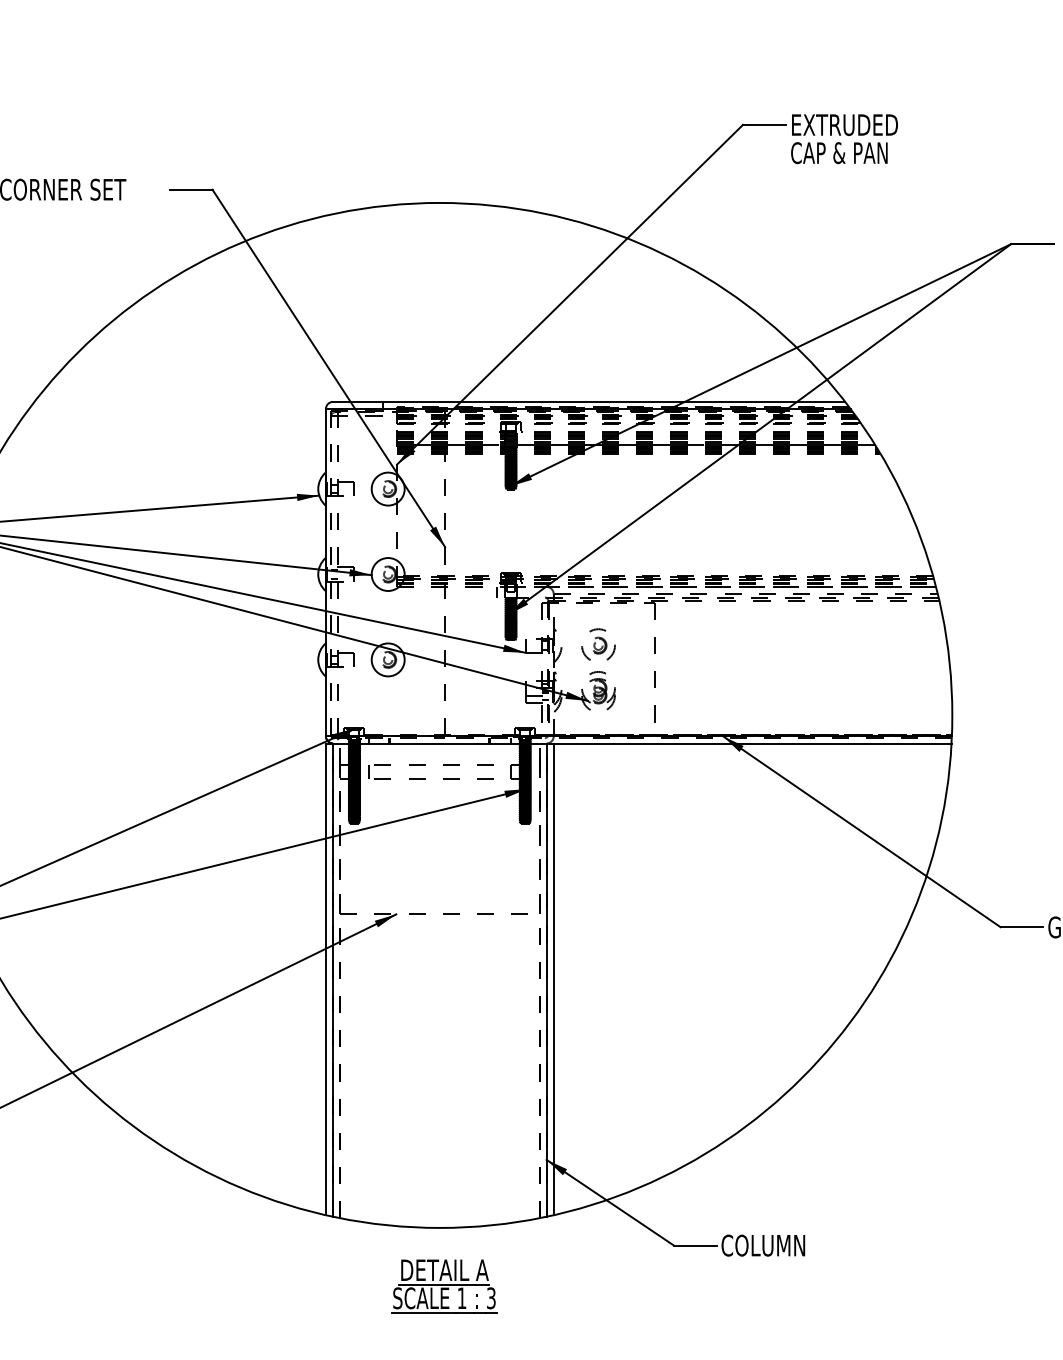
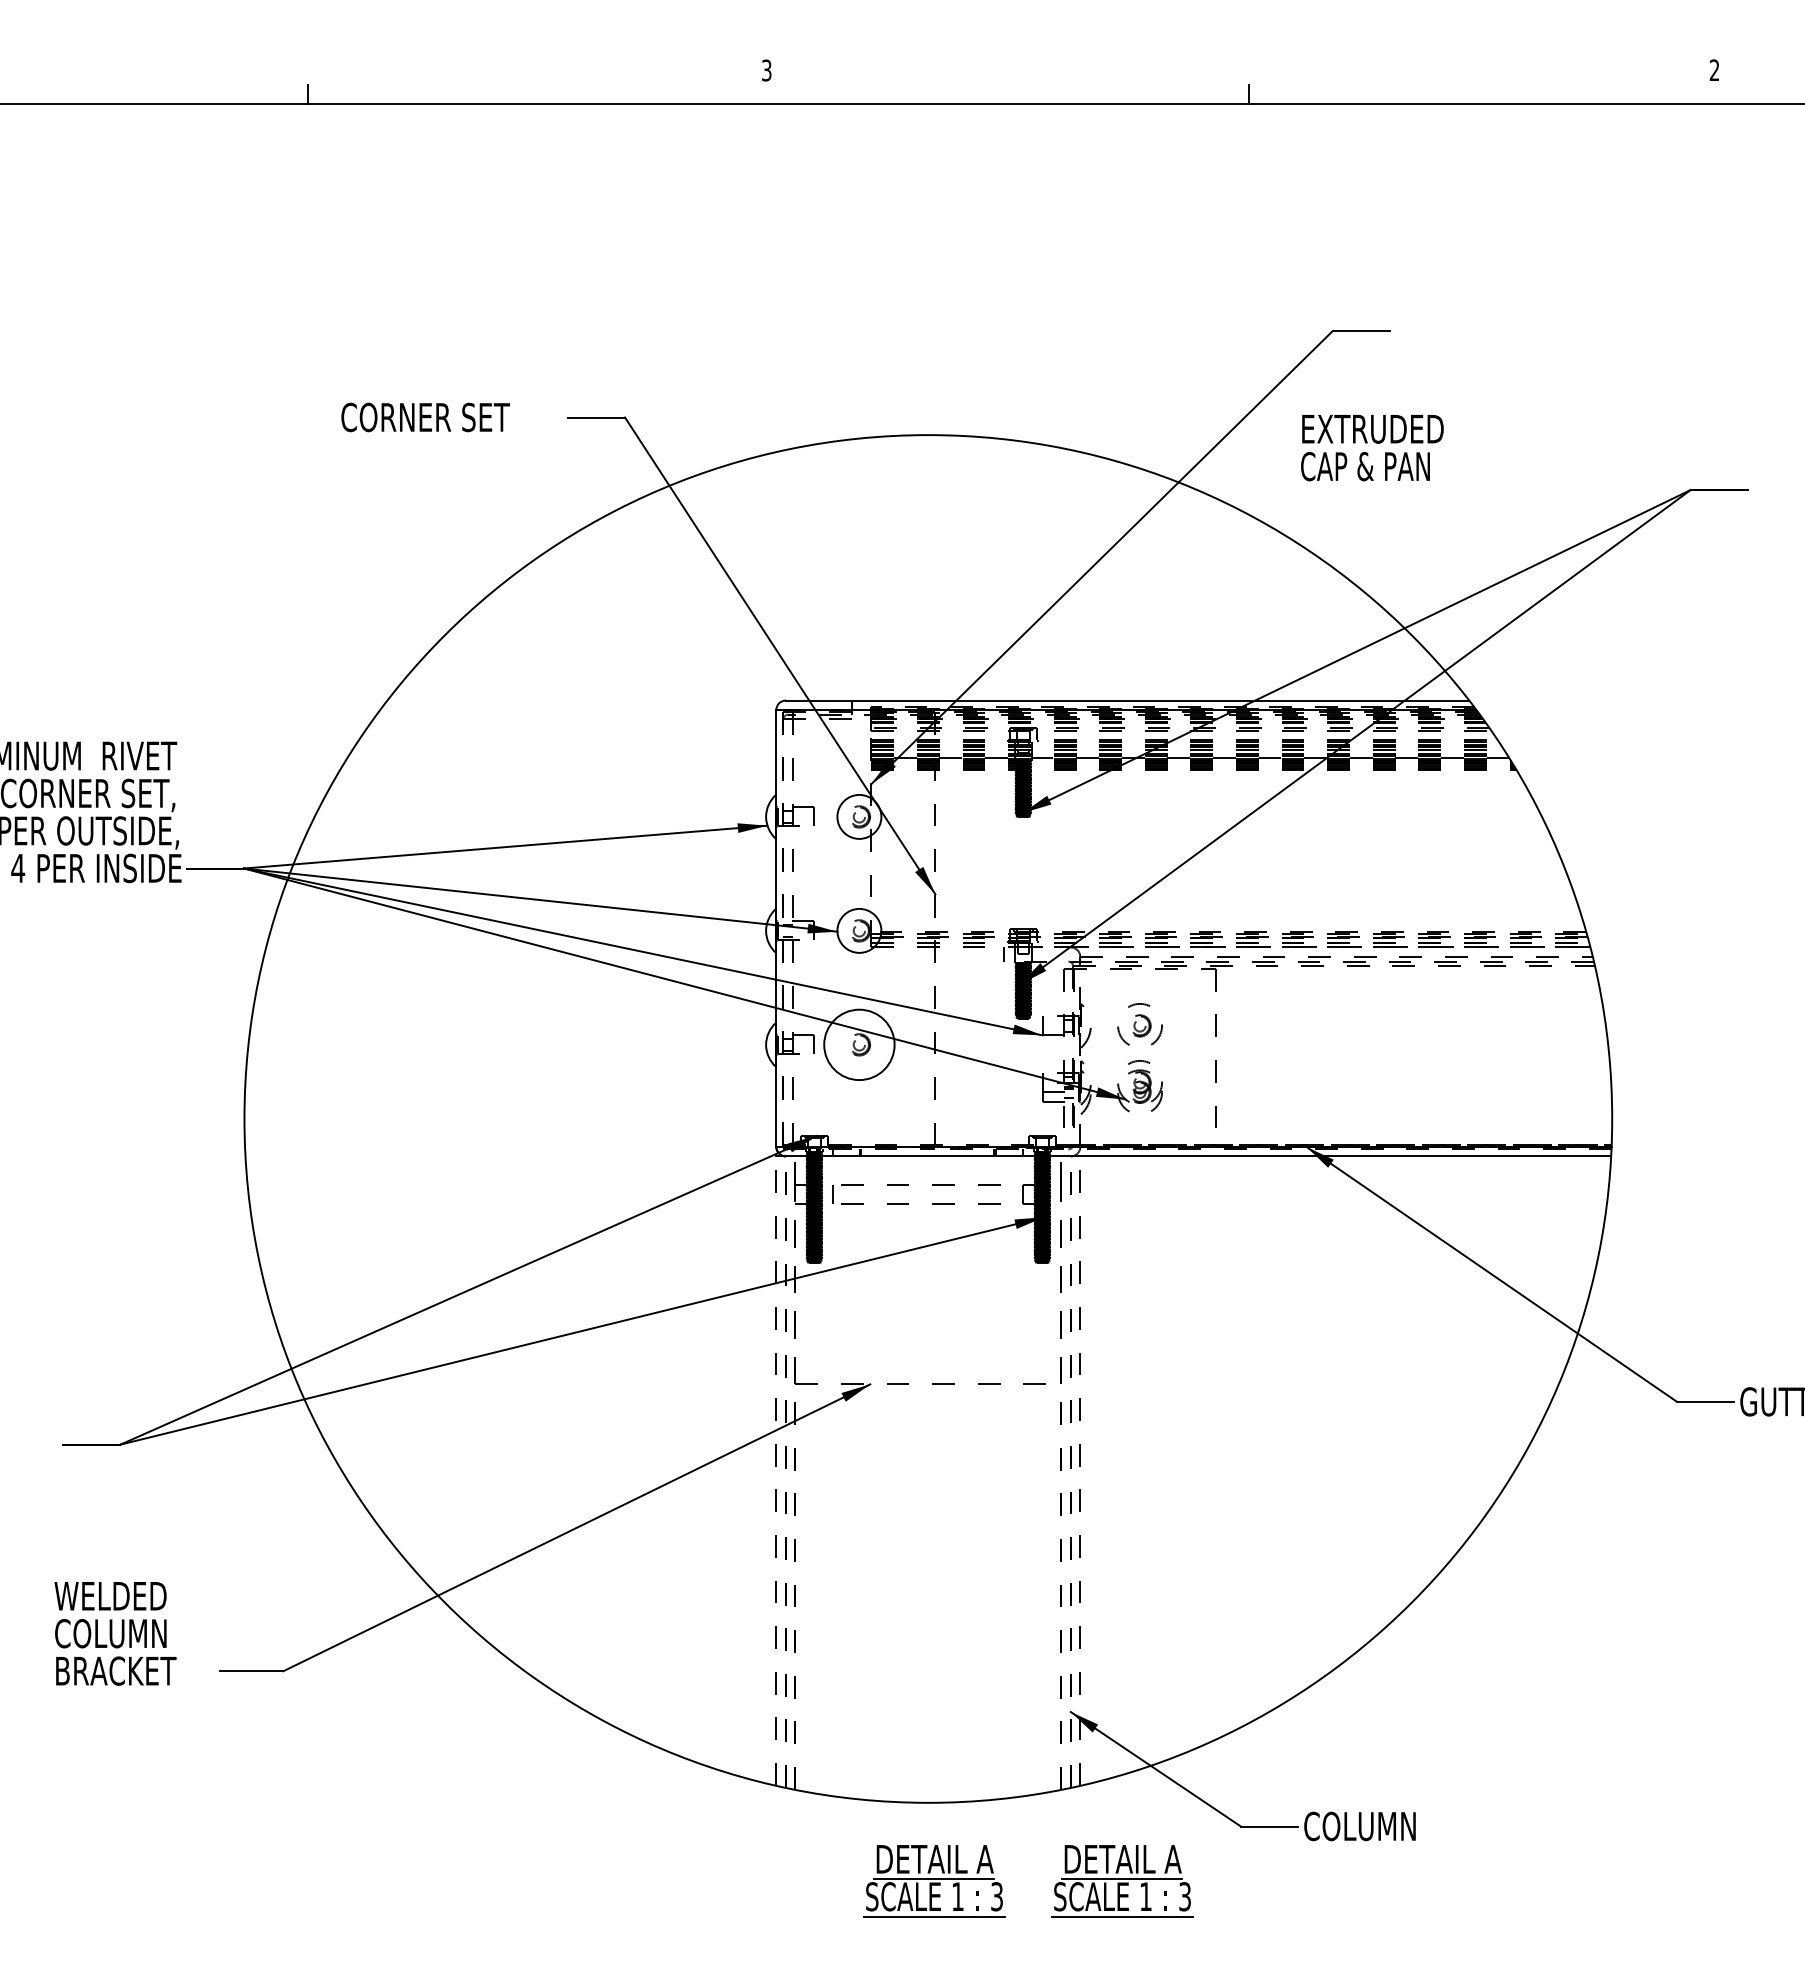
text: (844, 139) -> (1372, 448), moved
circle: (388, 659) -> (859, 1044), size x1.6
line: (326, 979) -> (776, 1471), solid -> dashed
line: (553, 979) -> (1080, 1471), solid -> dashed
line: (332, 980) -> (785, 1472), solid -> dashed
line: (546, 980) -> (1070, 1472), solid -> dashed
part: (585, 1286) -> (1122, 1881), added

